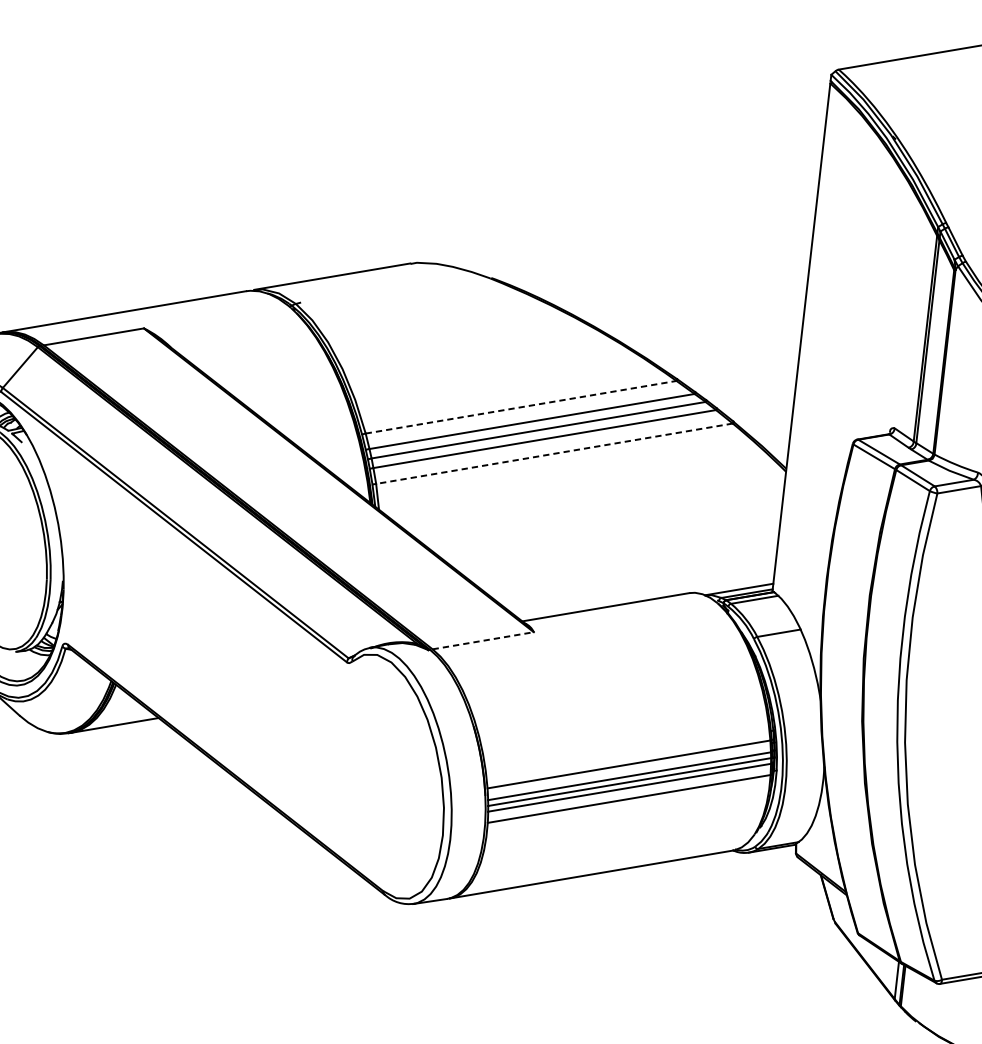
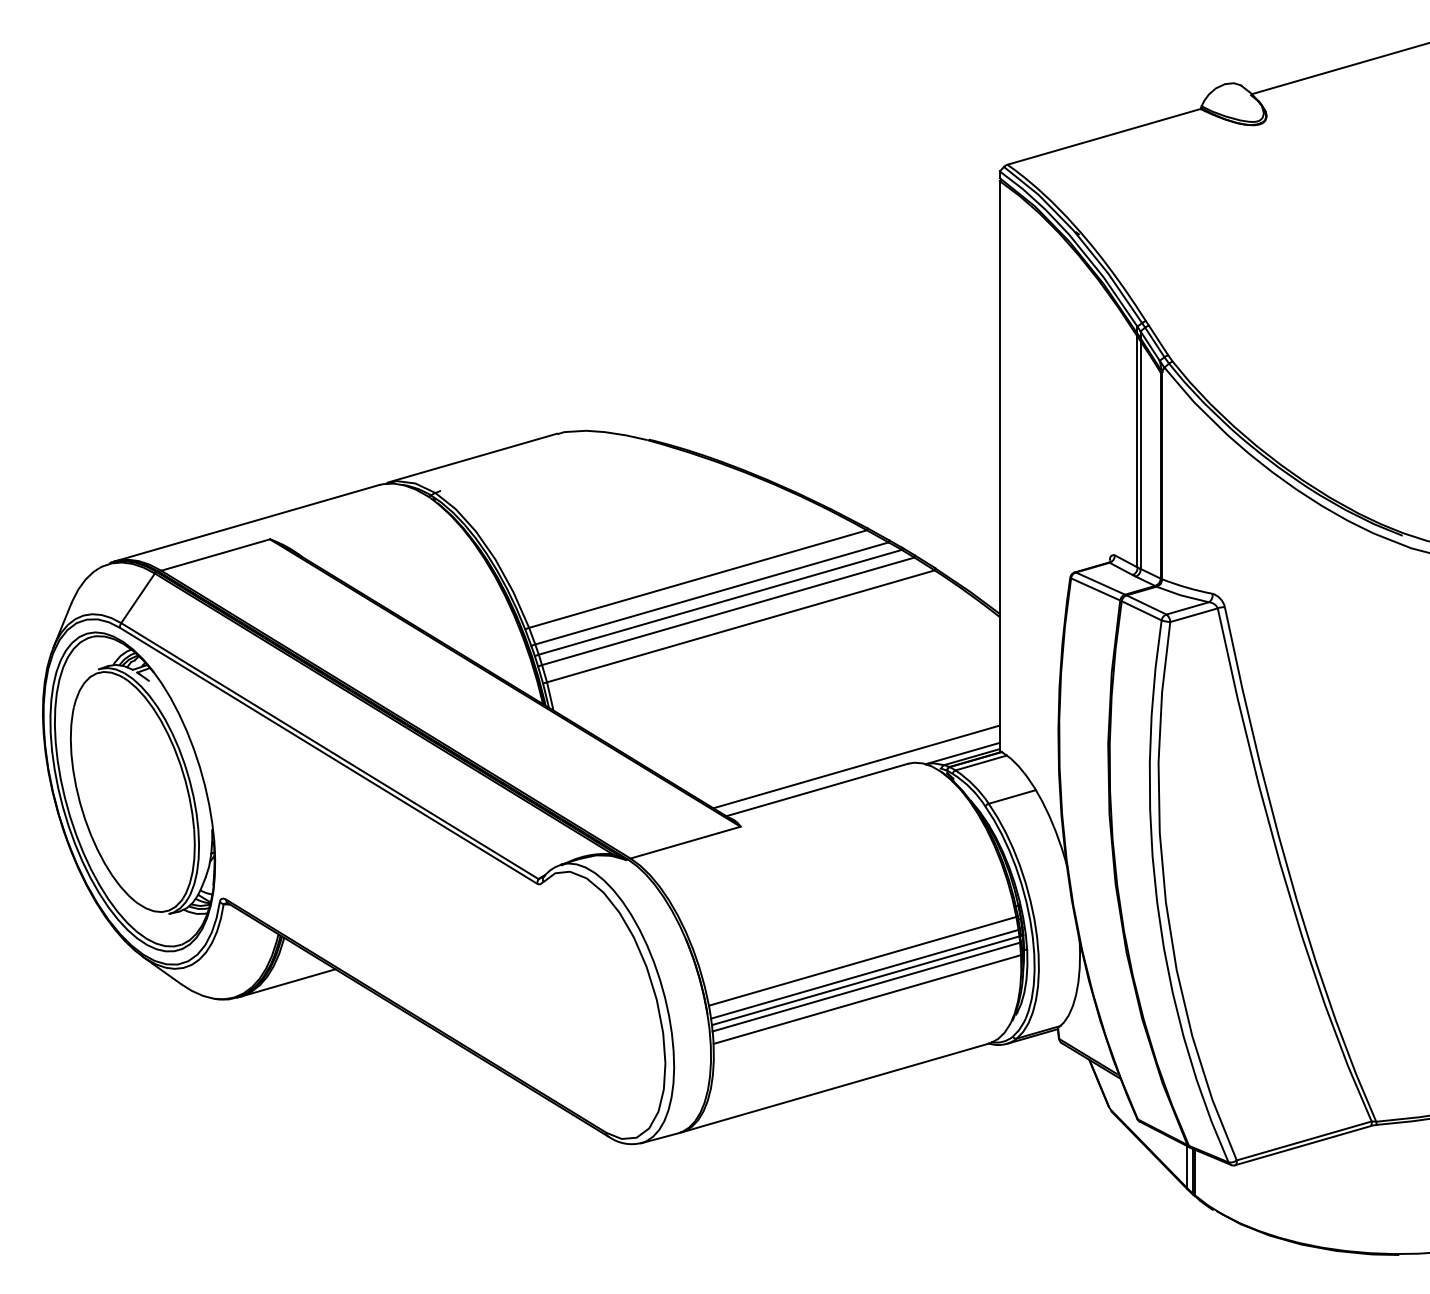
line: (521, 407) -> (698, 579), dashed -> solid
line: (554, 453) -> (740, 626), dashed -> solid
line: (643, 590) -> (856, 766), added
line: (484, 640) -> (686, 842), dashed -> solid

